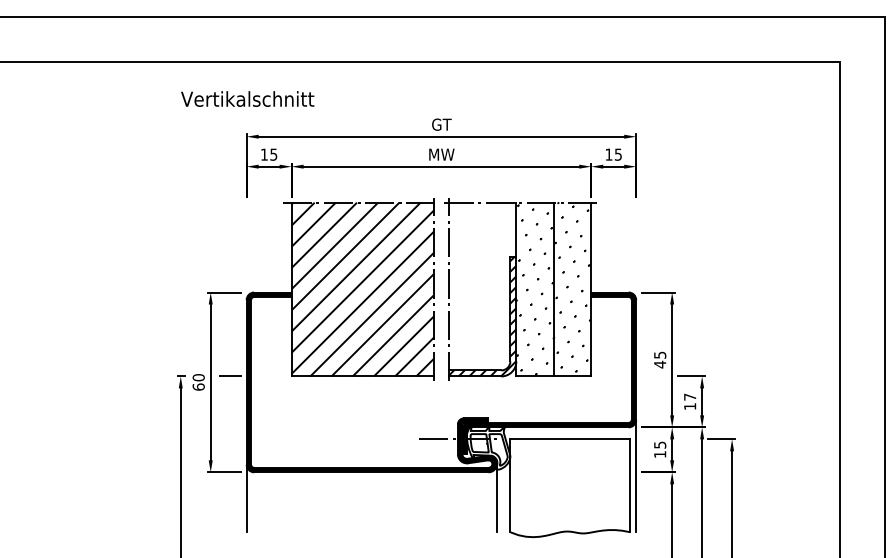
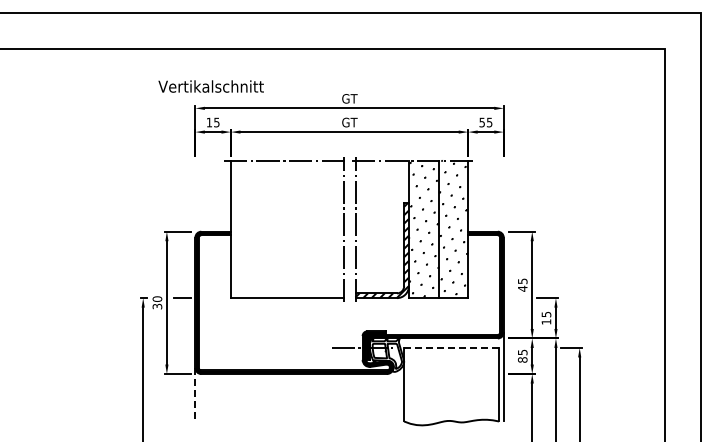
text: (246, 99) -> (210, 86), moved
text: (441, 154) -> (349, 122), MW -> GT
text: (608, 154) -> (481, 122), 15 -> 55
hatch: (361, 289) -> (286, 229), removed
text: (198, 386) -> (157, 306), 60 -> 30
text: (690, 397) -> (546, 314), 17 -> 15
line: (571, 438) -> (452, 347), solid -> dashed
text: (659, 453) -> (522, 359), 15 -> 85
line: (246, 498) -> (195, 394), solid -> dashed
line: (496, 498) -> (393, 394), removed

